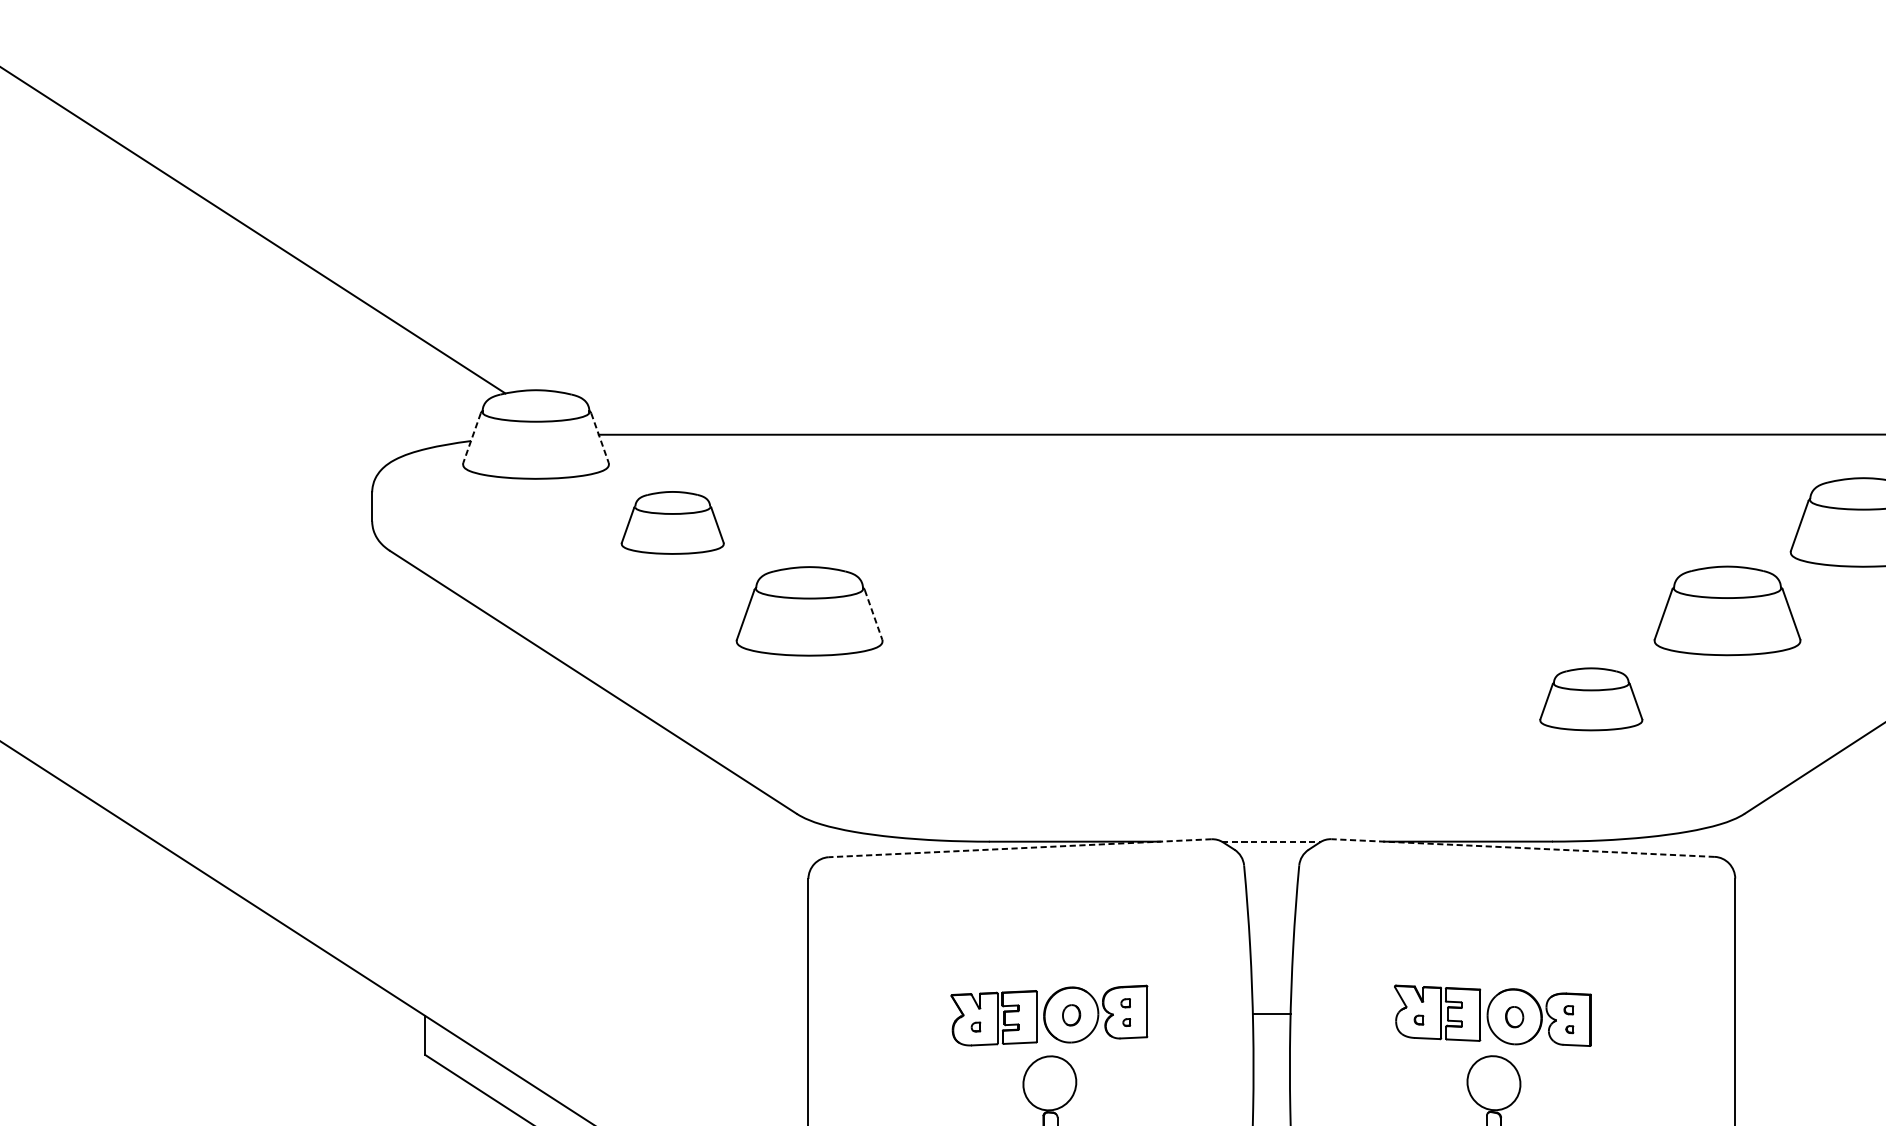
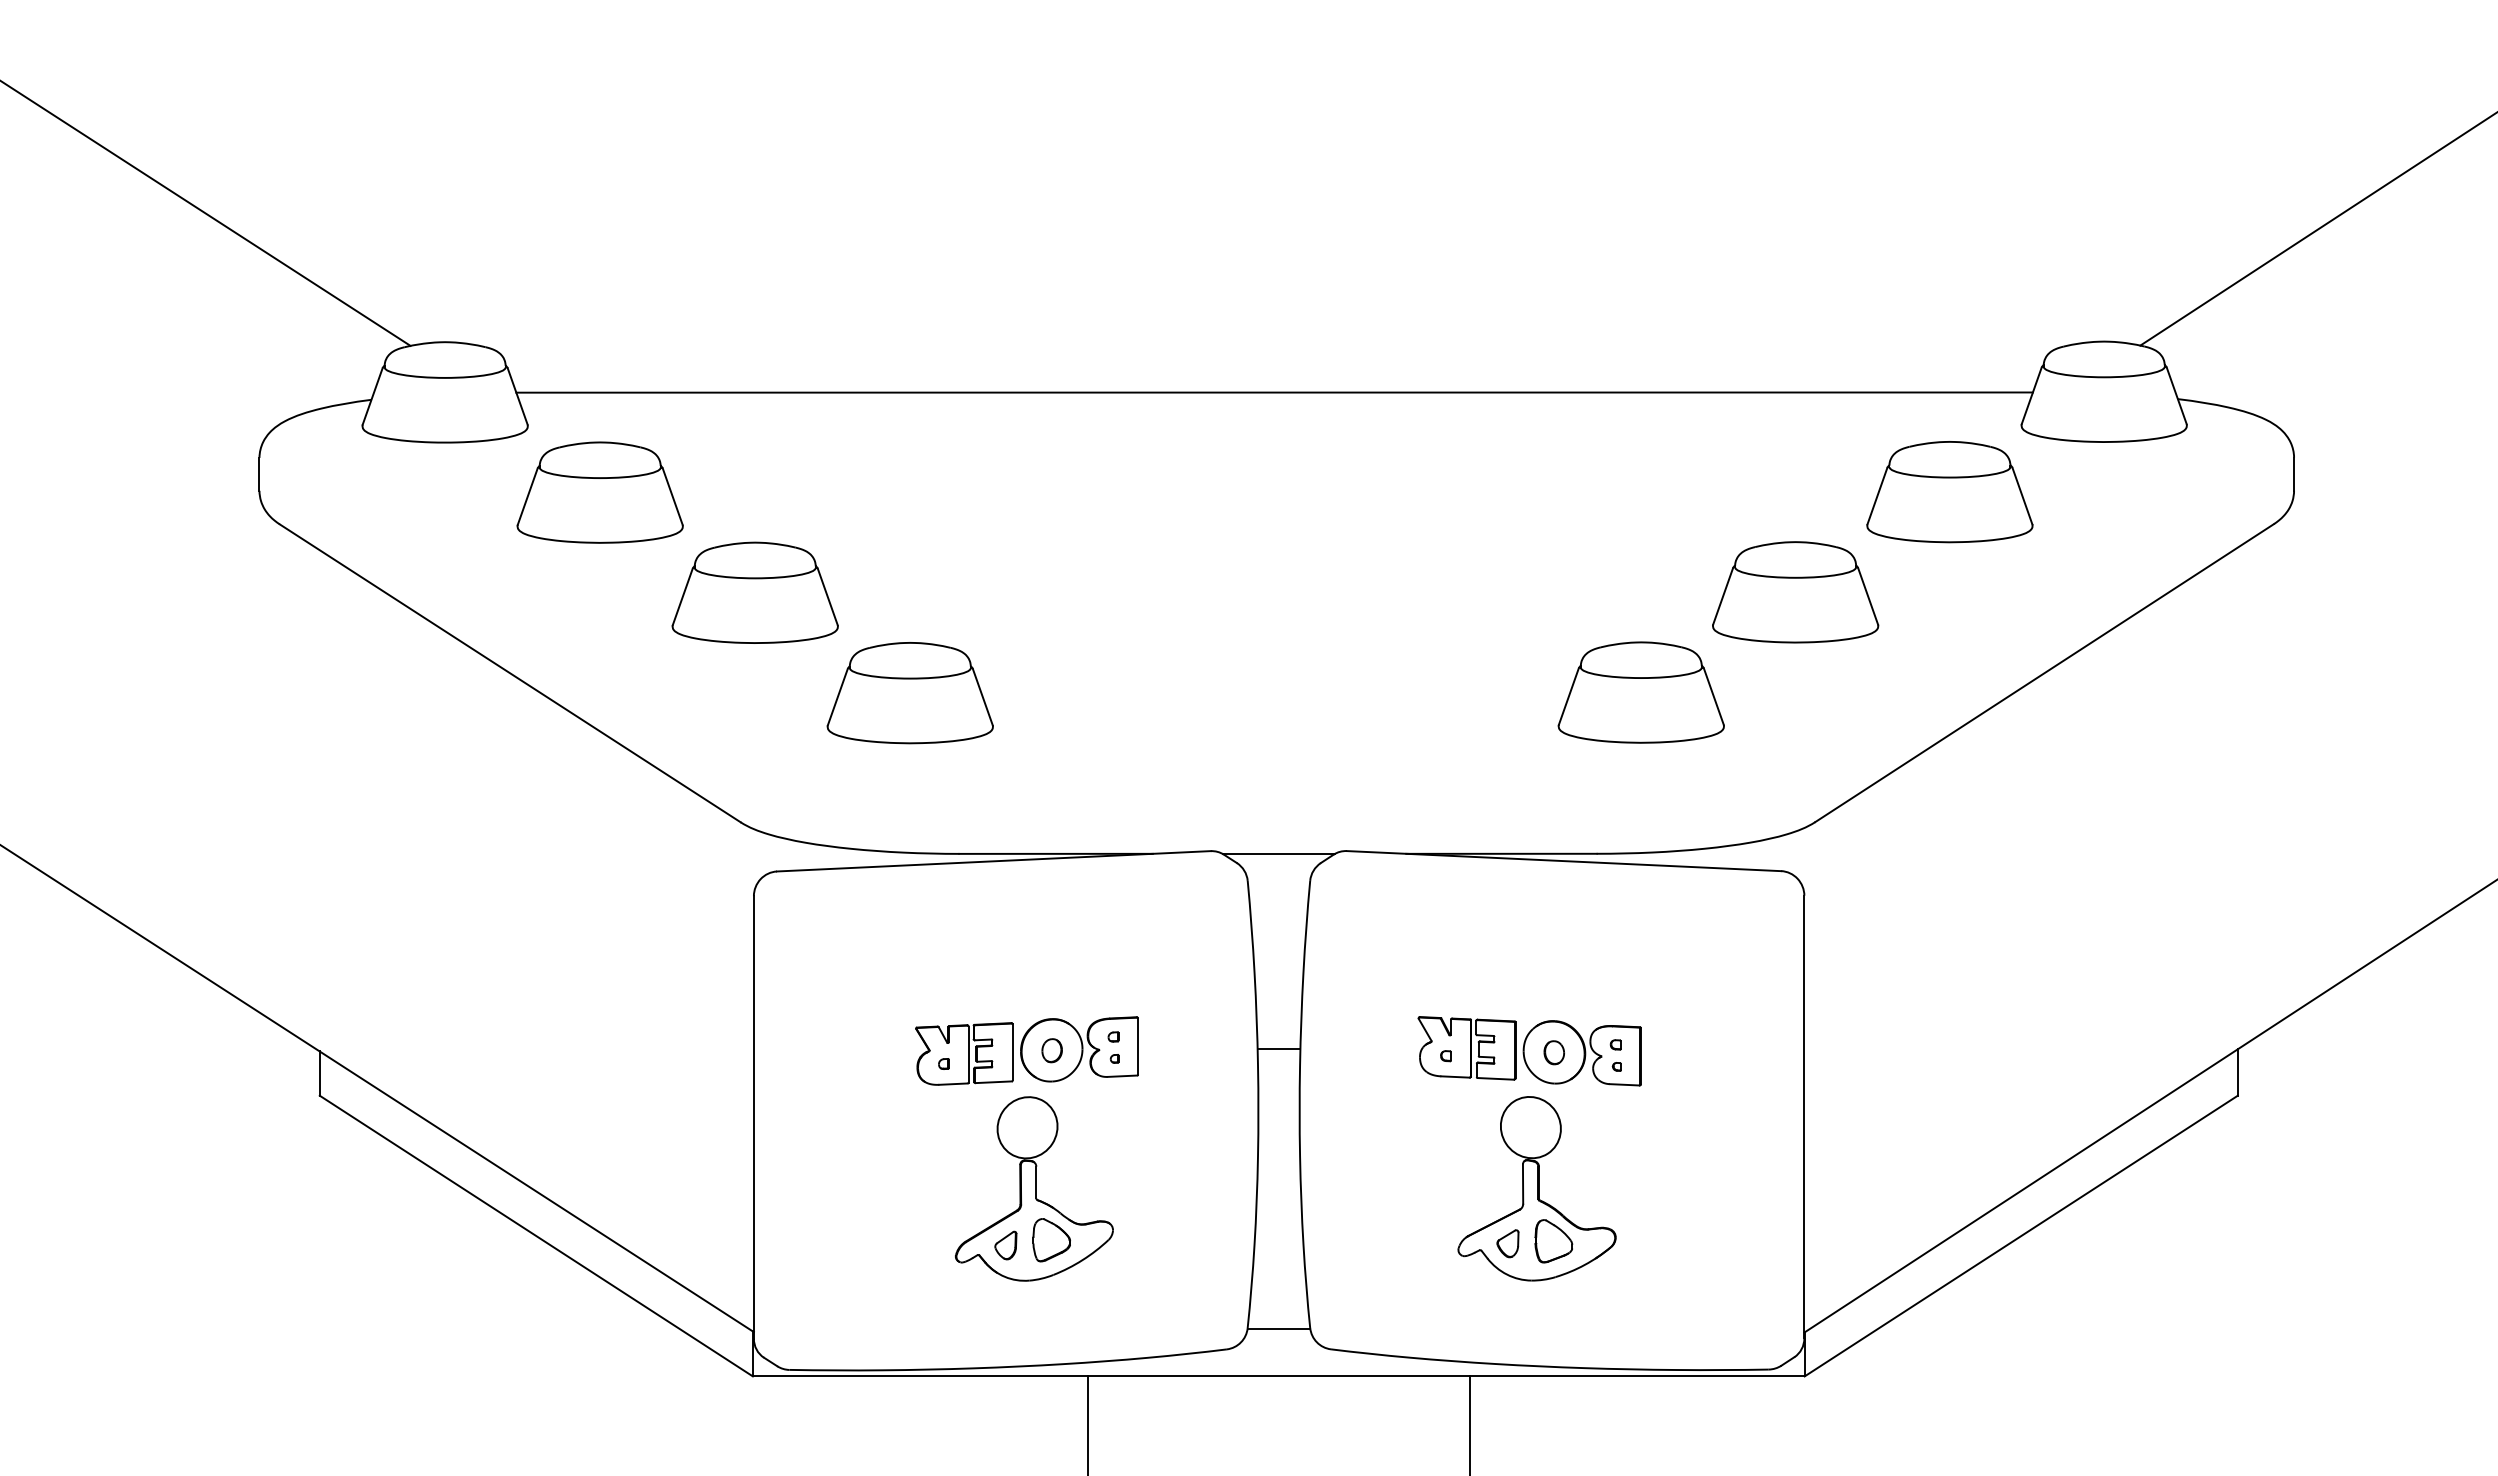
line: (471, 438) -> (372, 396), dashed -> solid
line: (599, 438) -> (517, 396), dashed -> solid
part: (672, 522) -> (599, 492), size x1.43
line: (873, 614) -> (827, 596), dashed -> solid
part: (1590, 699) -> (1640, 692), size x1.43
part: (945, 700) -> (909, 693), added
line: (1272, 841) -> (1279, 853), dashed -> solid
line: (1019, 848) -> (993, 861), dashed -> solid
line: (1522, 848) -> (1563, 861), dashed -> solid

